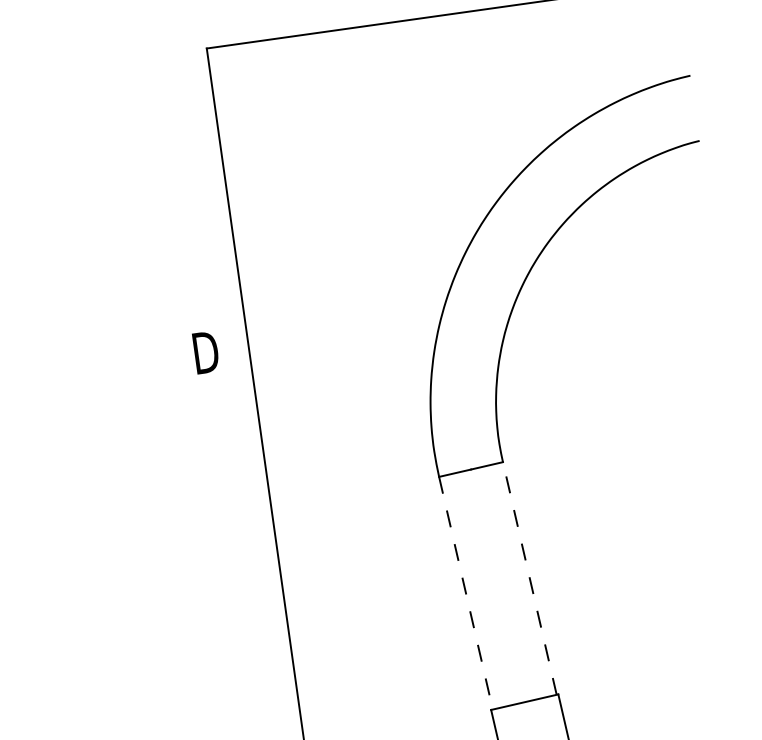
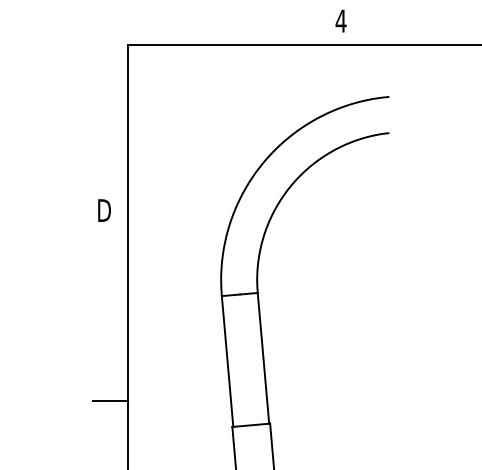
line: (529, 578) -> (263, 358), dashed -> solid
line: (465, 593) -> (227, 361), dashed -> solid
line: (264, 693) -> (110, 400), added

